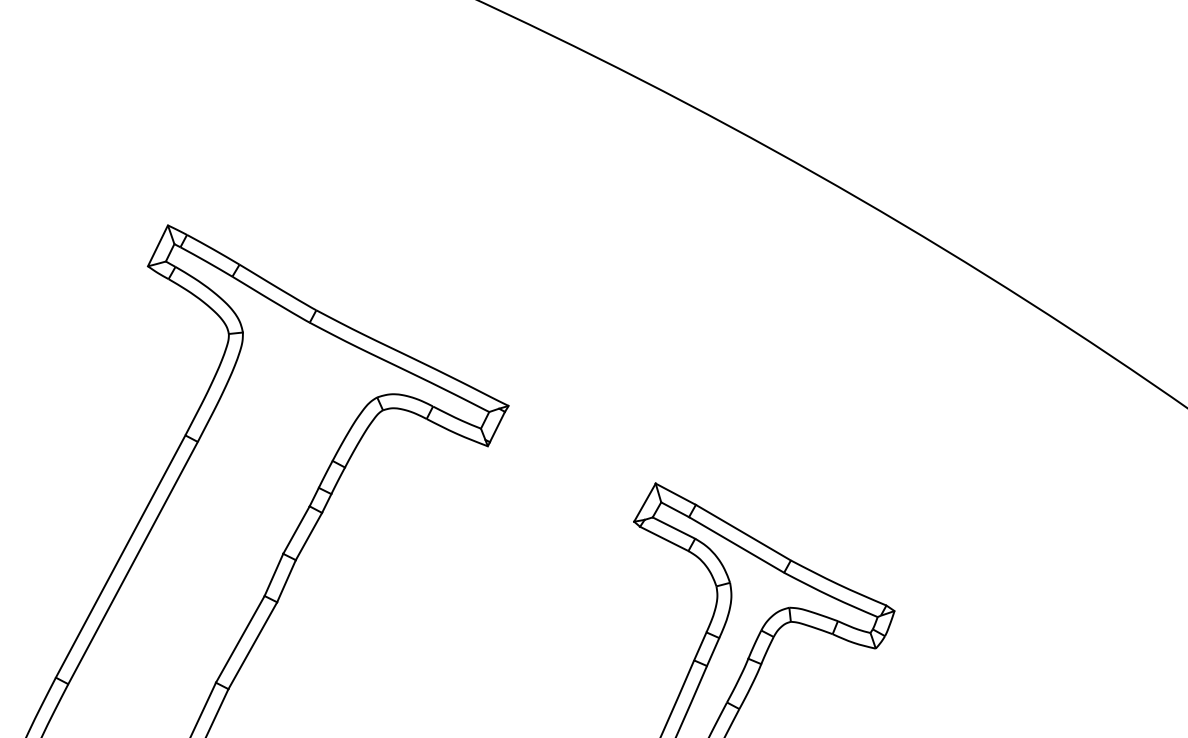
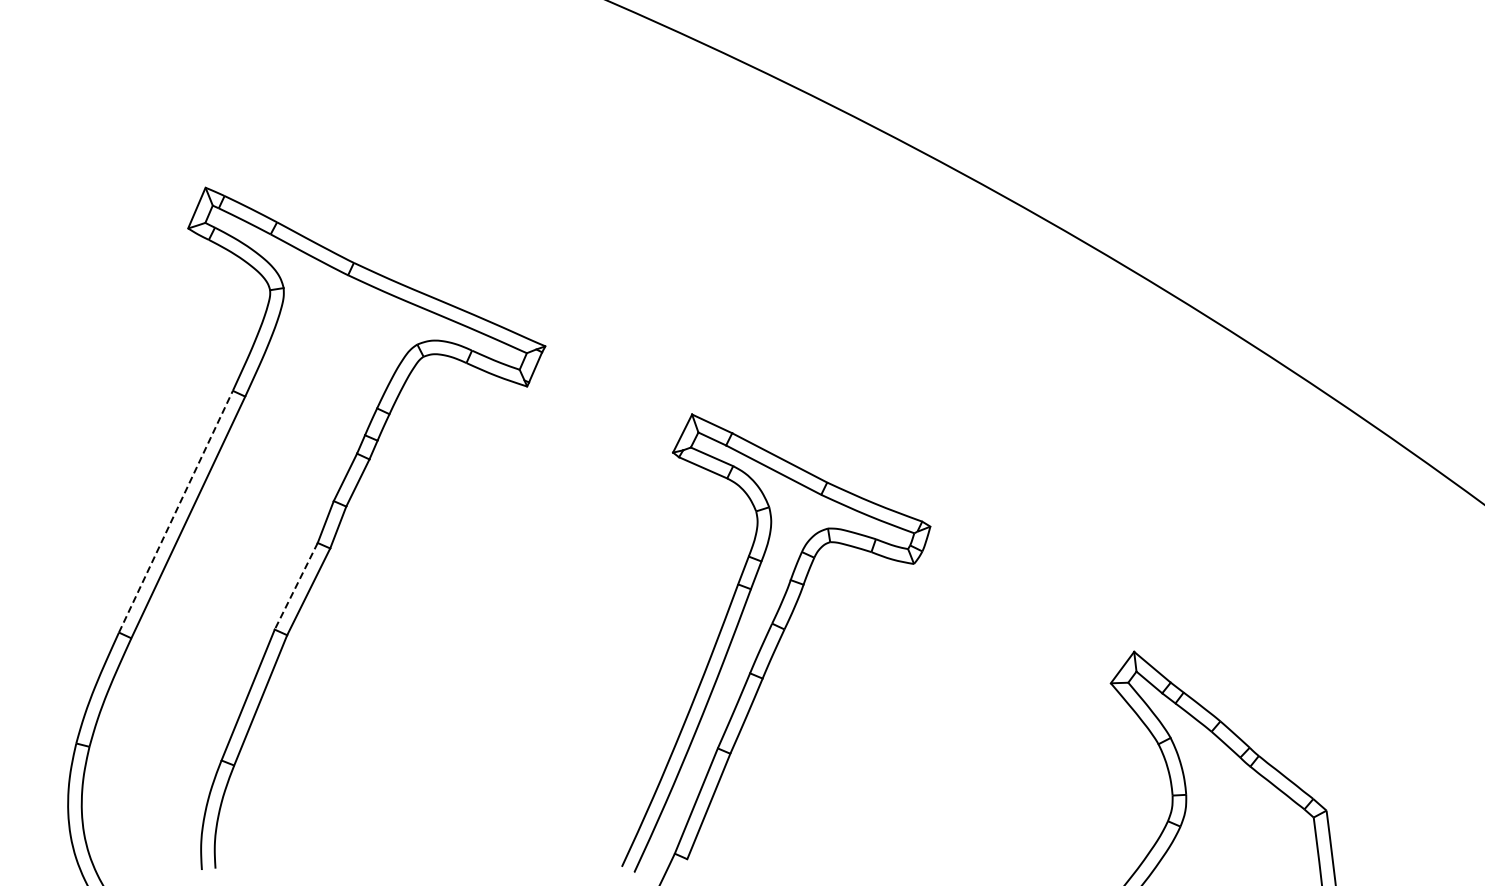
line: (120, 556) -> (175, 511), solid -> dashed
line: (240, 639) -> (296, 586), solid -> dashed

